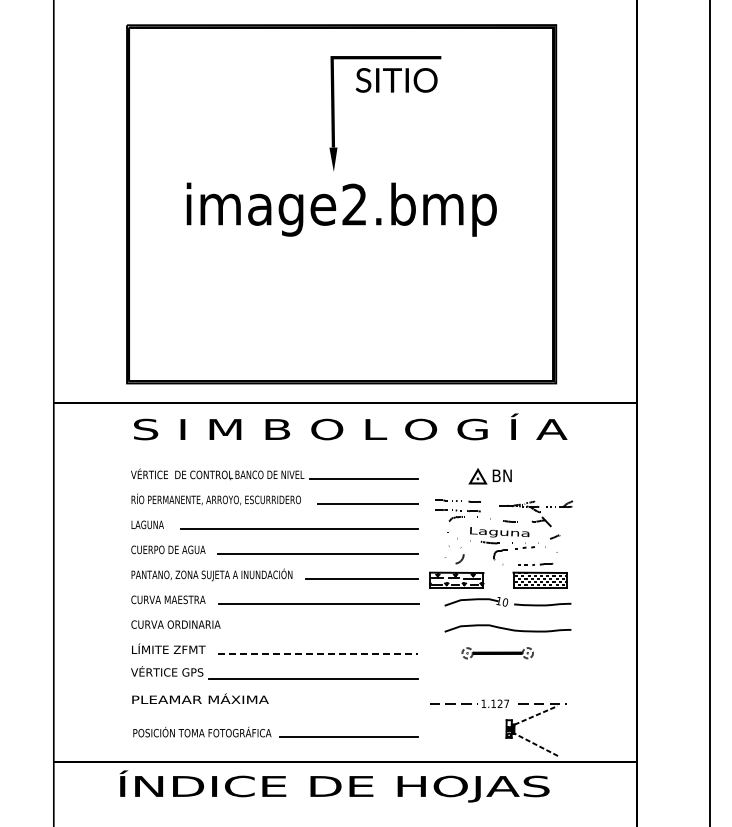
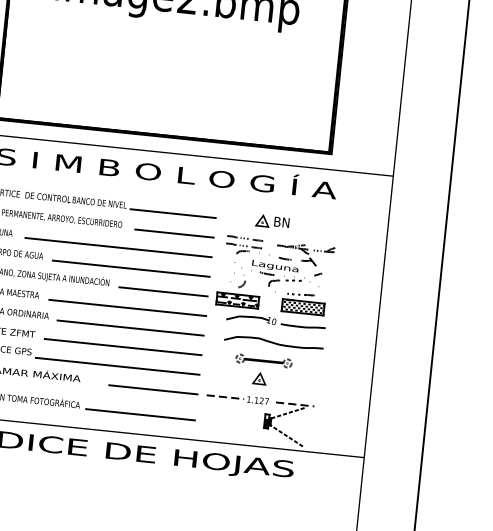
line: (325, 629) -> (130, 328), added
line: (318, 654) -> (123, 347), dashed -> solid
part: (494, 675) -> (259, 378), added
line: (361, 703) -> (153, 389), added

